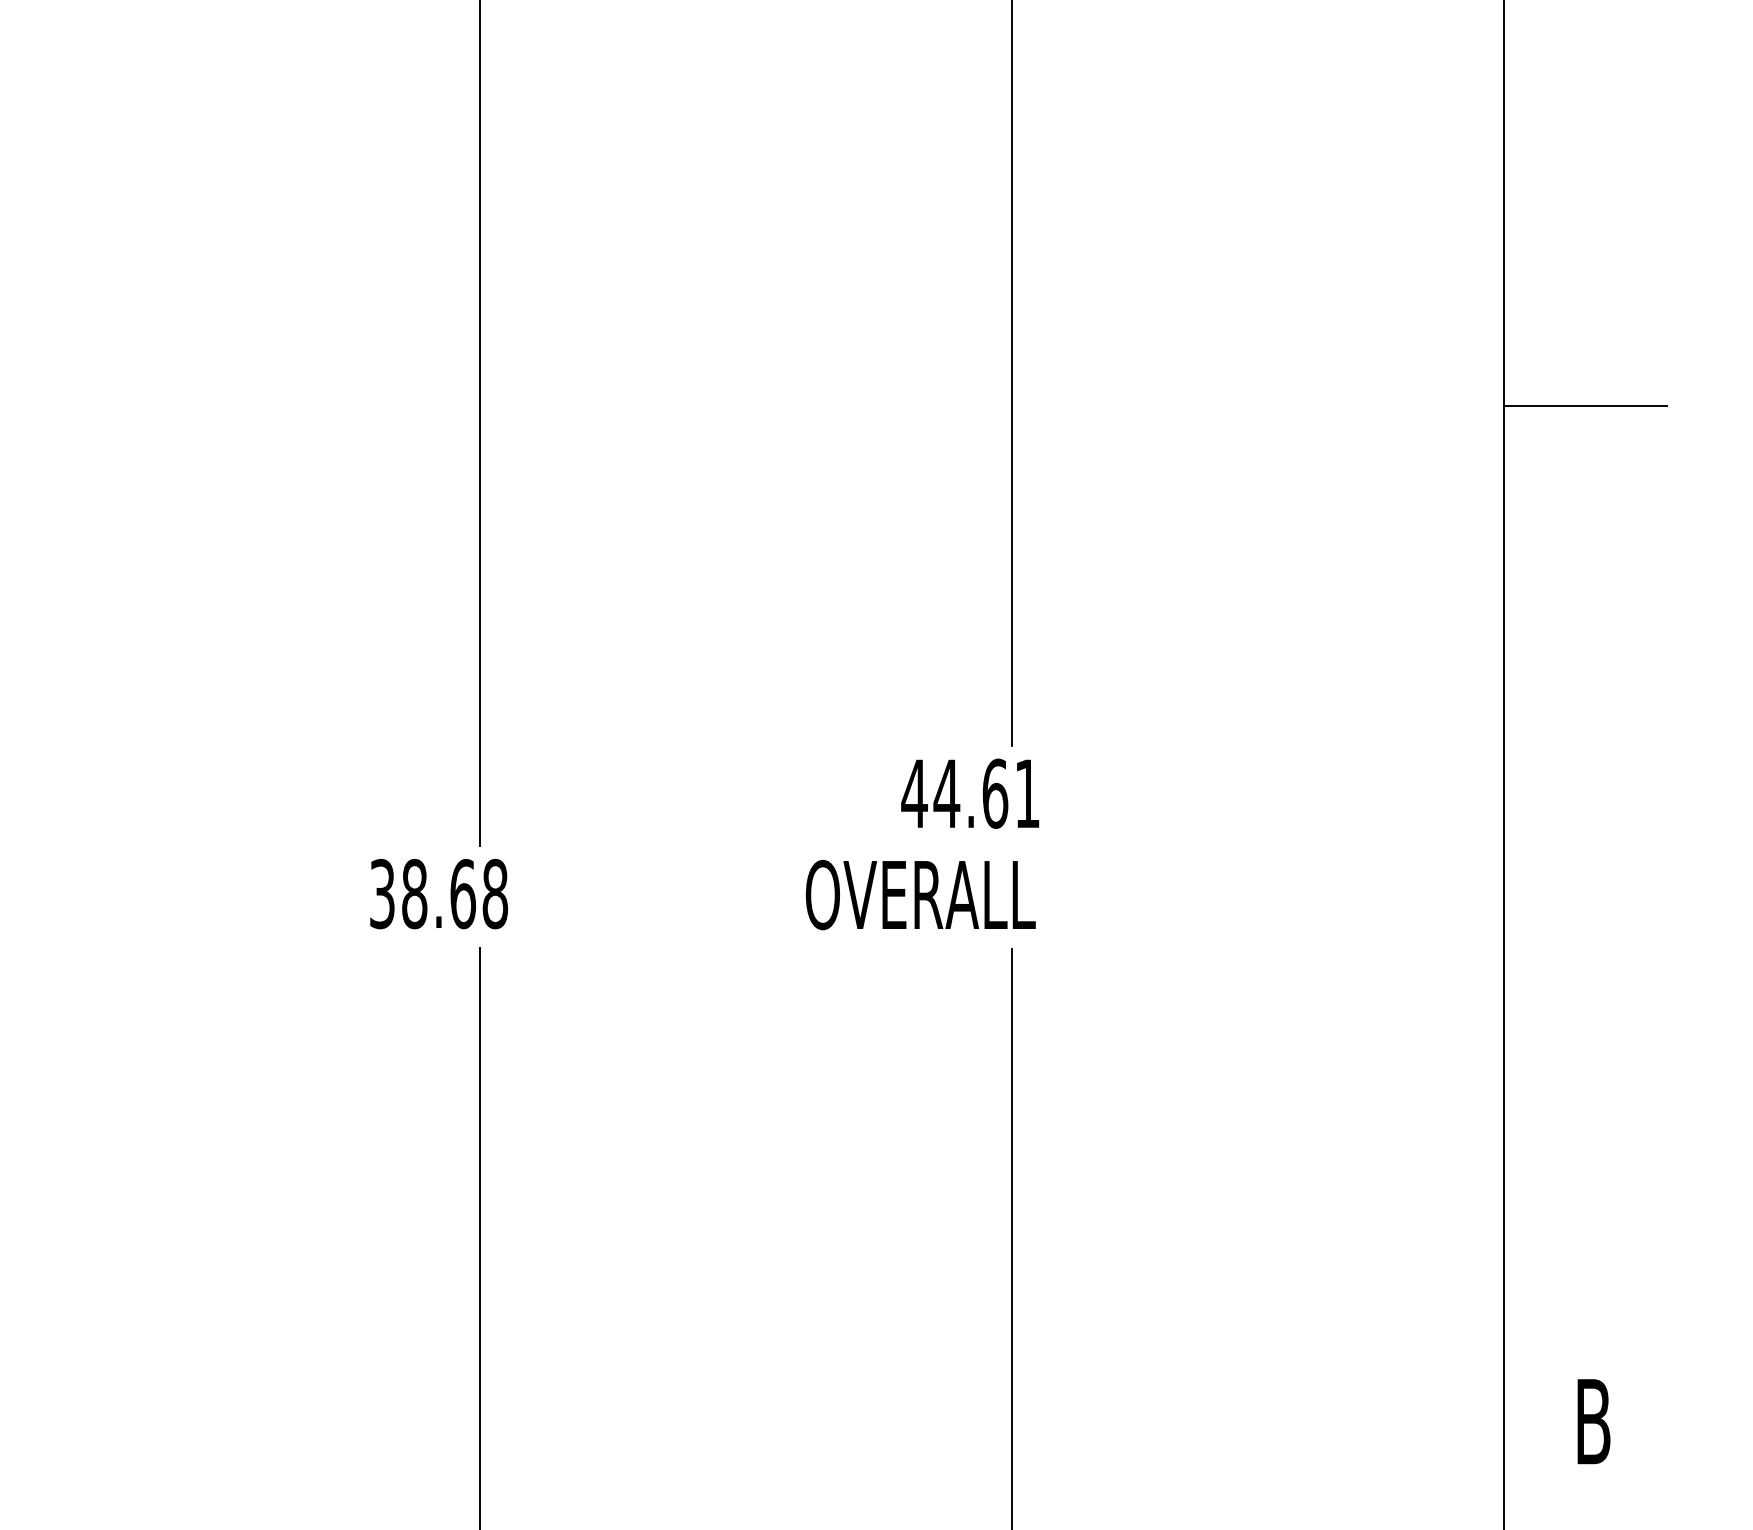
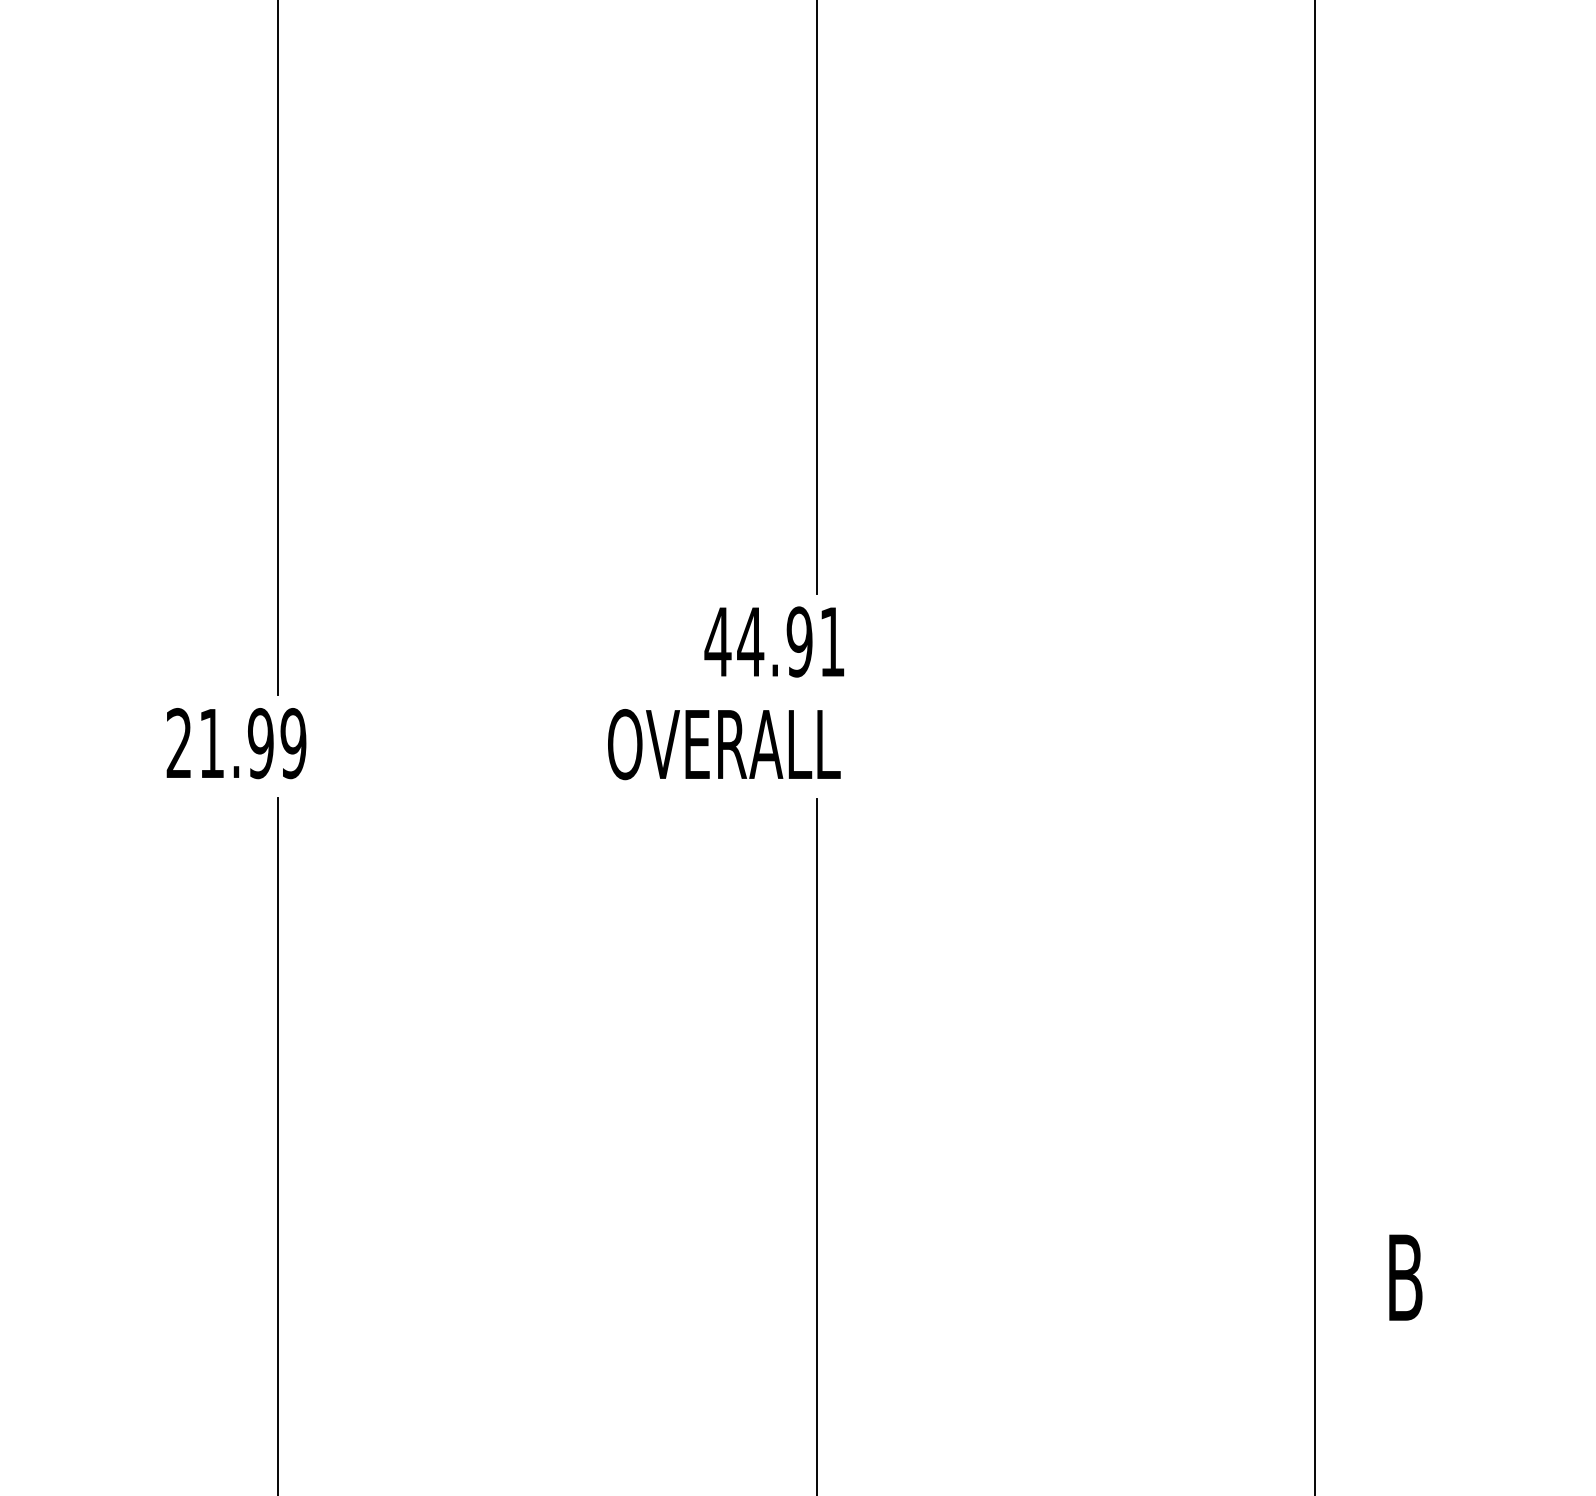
line: (1585, 405) -> (1397, 248), removed
text: (995, 793) -> (799, 641), 44.61 -> 44.91
text: (439, 893) -> (237, 742), 38.68 -> 21.99

